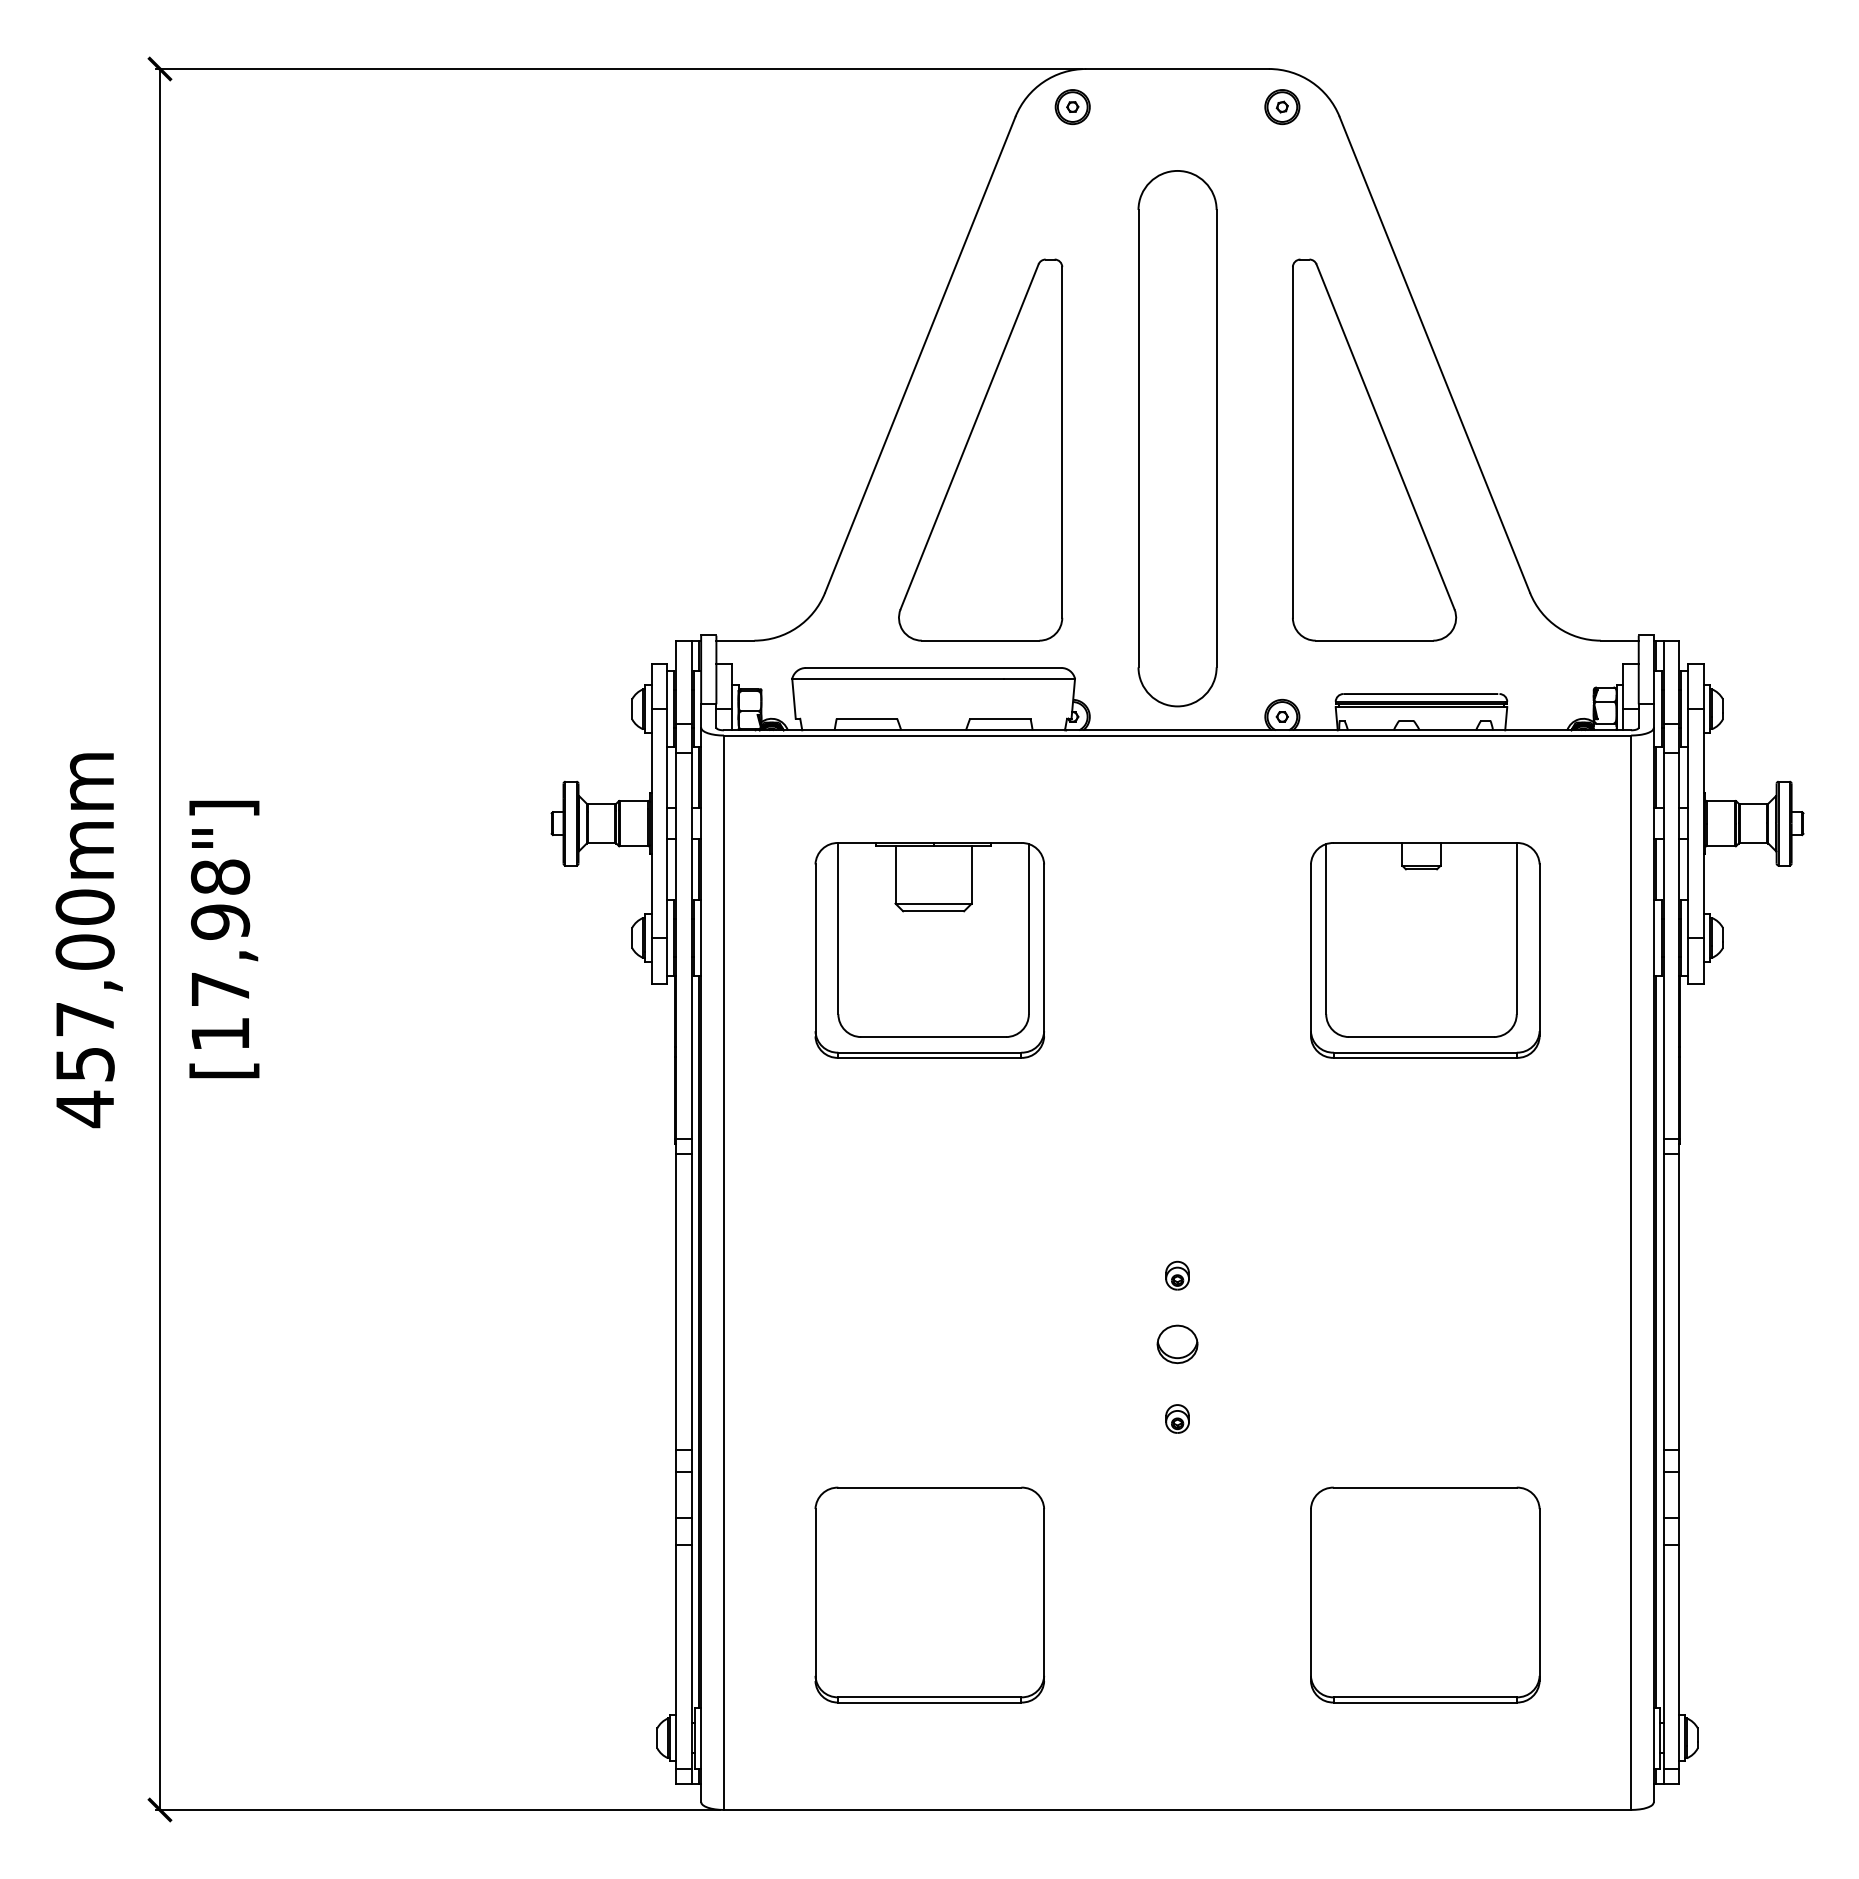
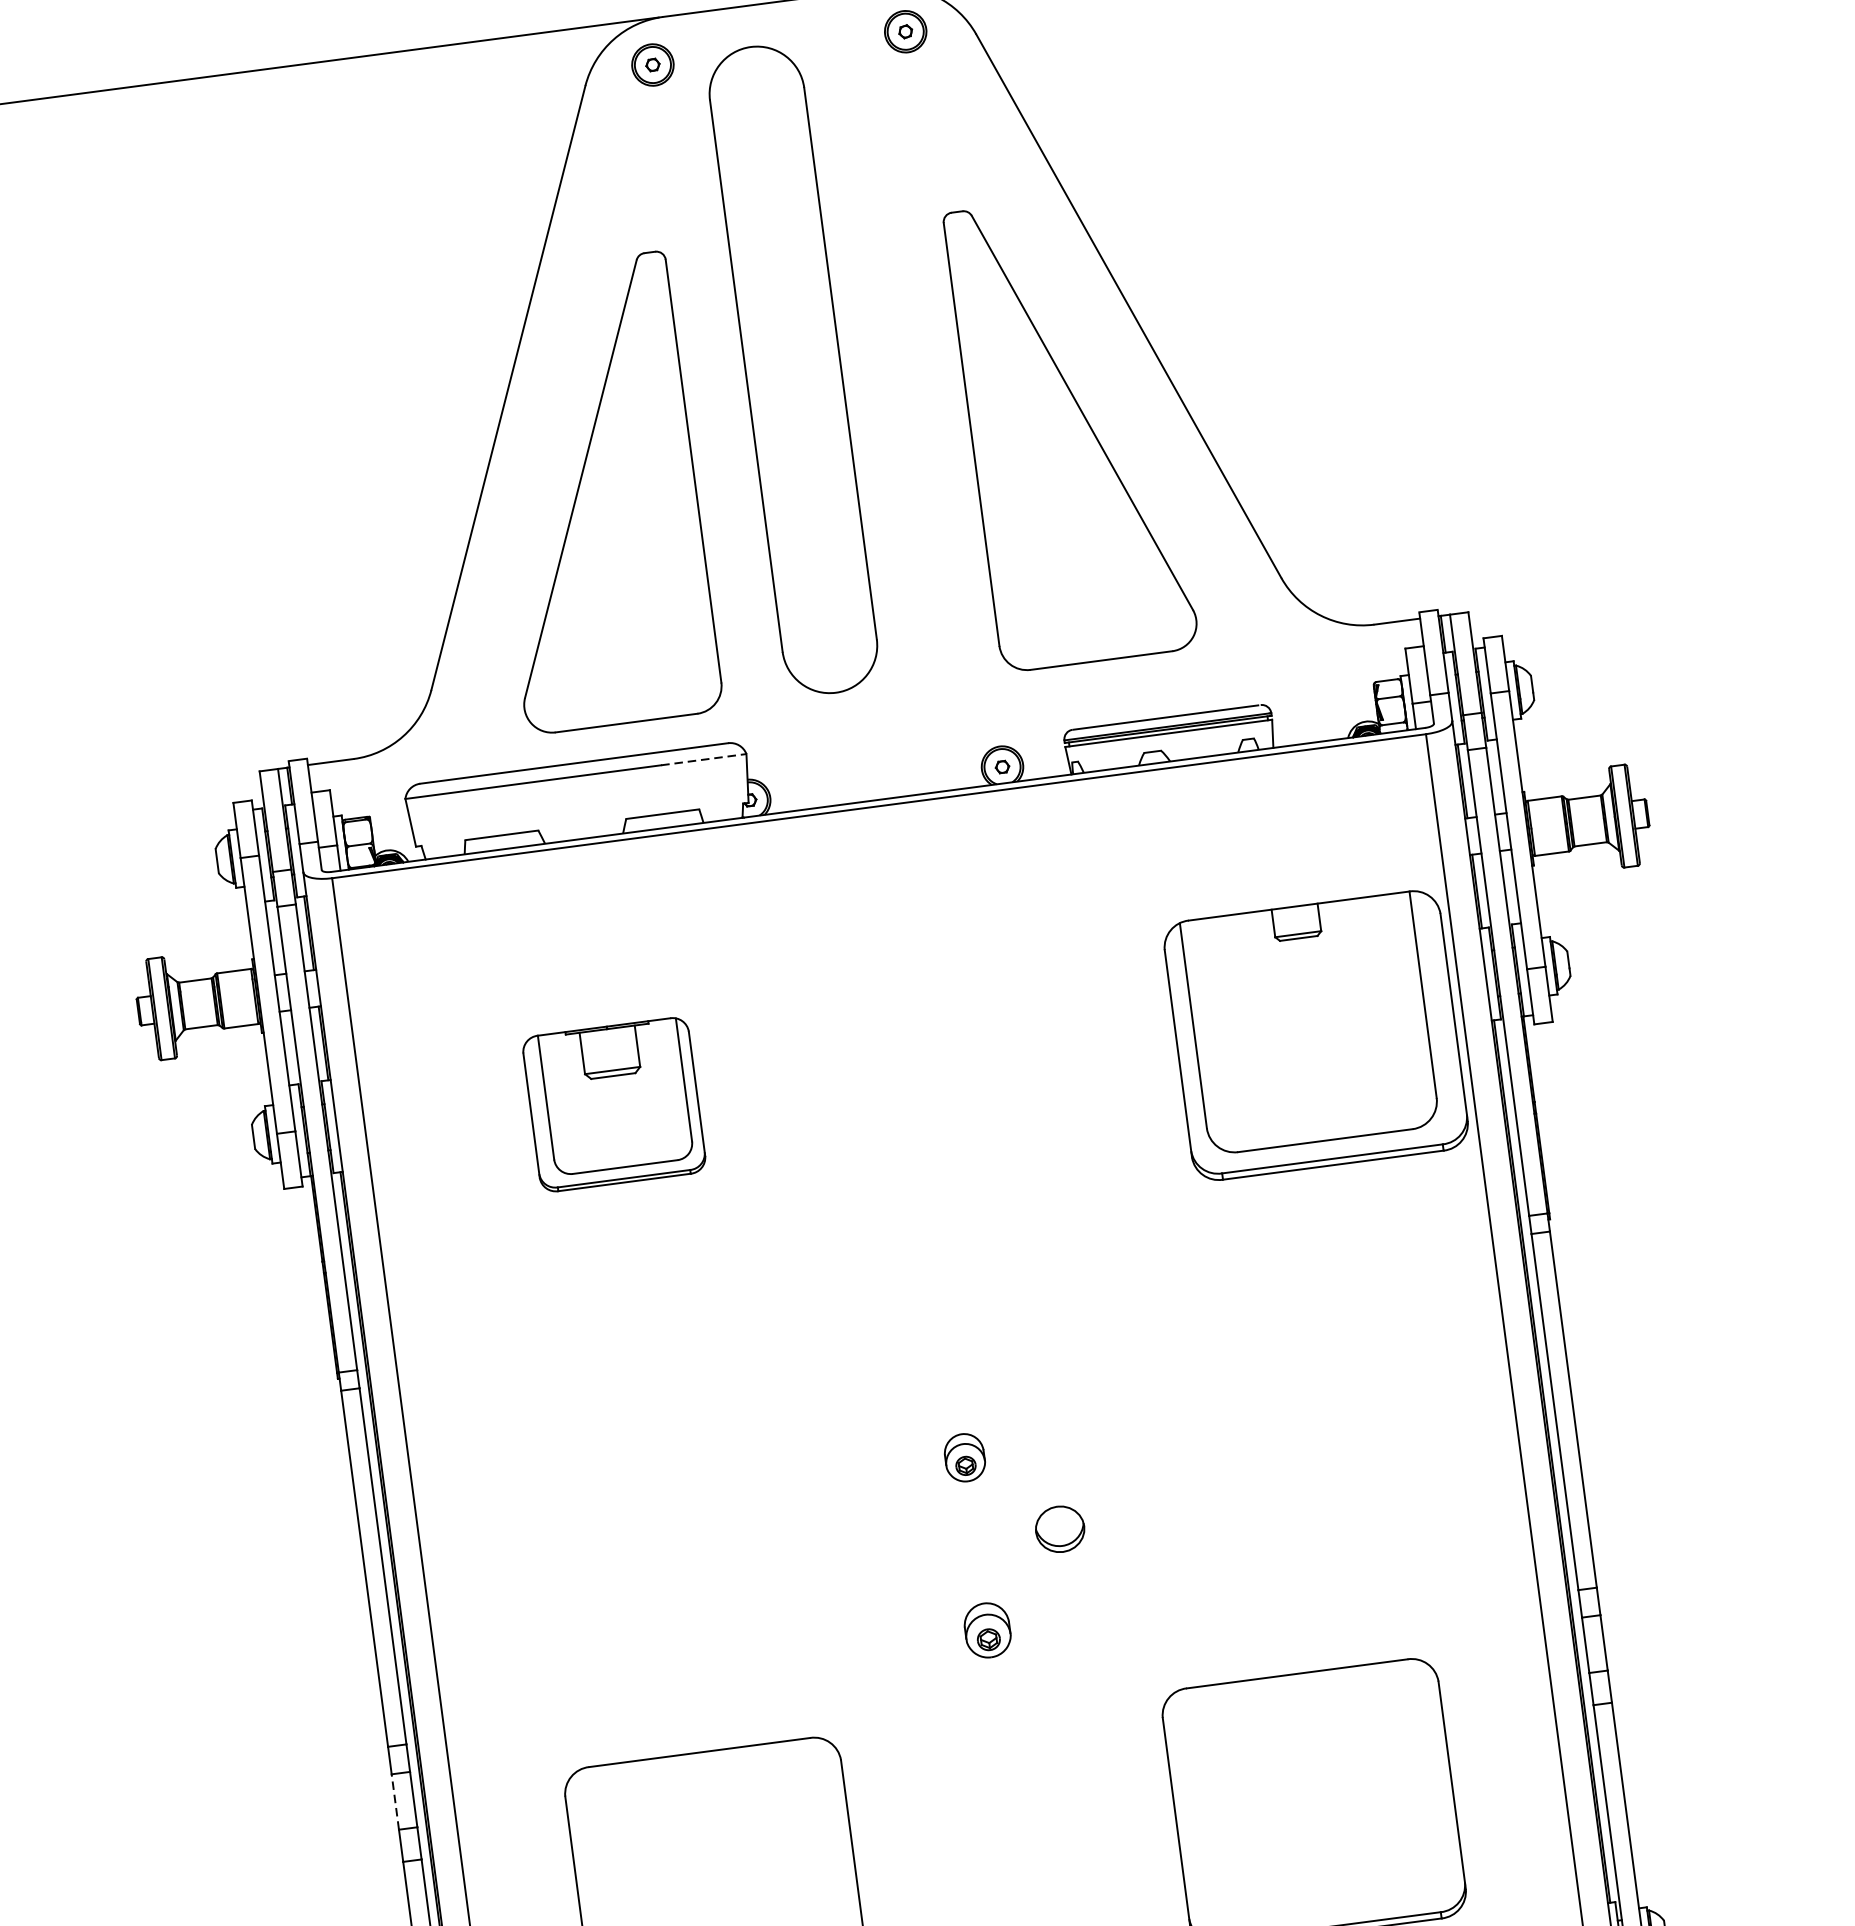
part: (1177, 438) -> (793, 369), moved
line: (1040, 678) -> (704, 759), solid -> dashed
part: (929, 950) -> (614, 1104), size x0.6
part: (1425, 950) -> (1316, 1035), moved
part: (1177, 1275) -> (964, 1457), size x1.4
part: (1177, 1344) -> (1060, 1529), moved
part: (1177, 1418) -> (987, 1629), size x1.6
line: (676, 1495) -> (395, 1802), solid -> dashed

